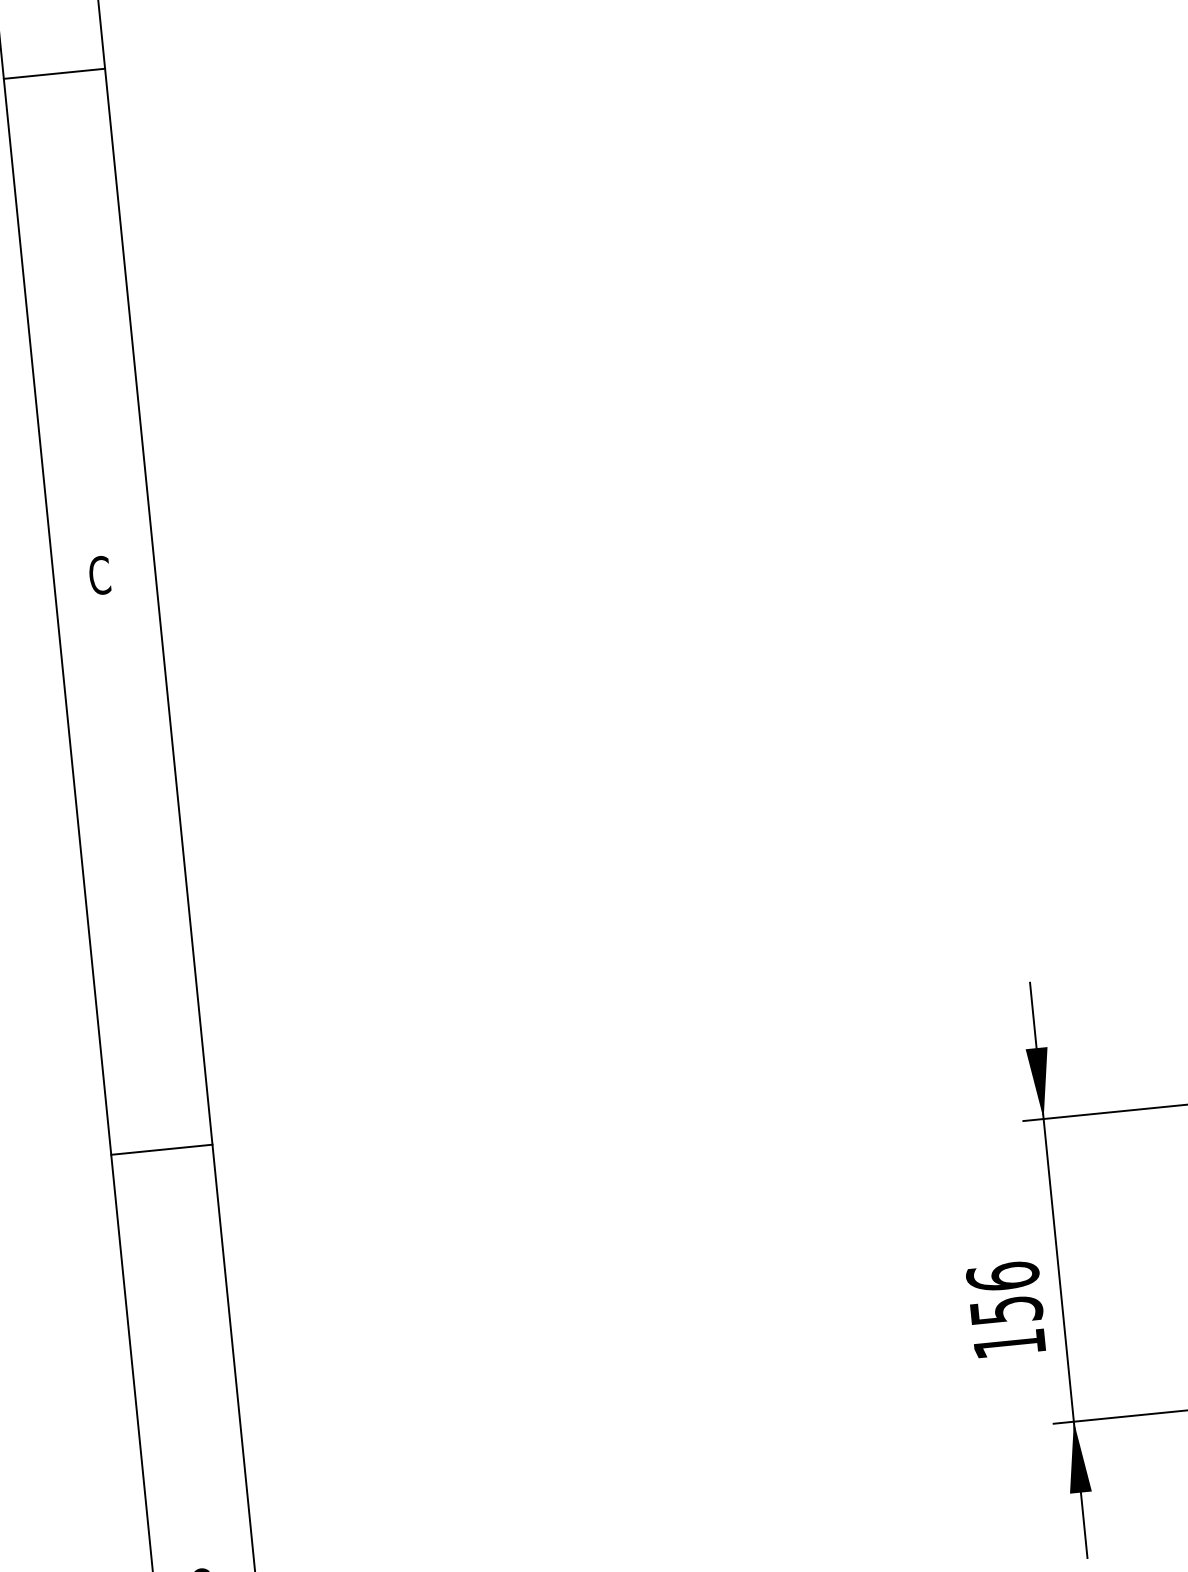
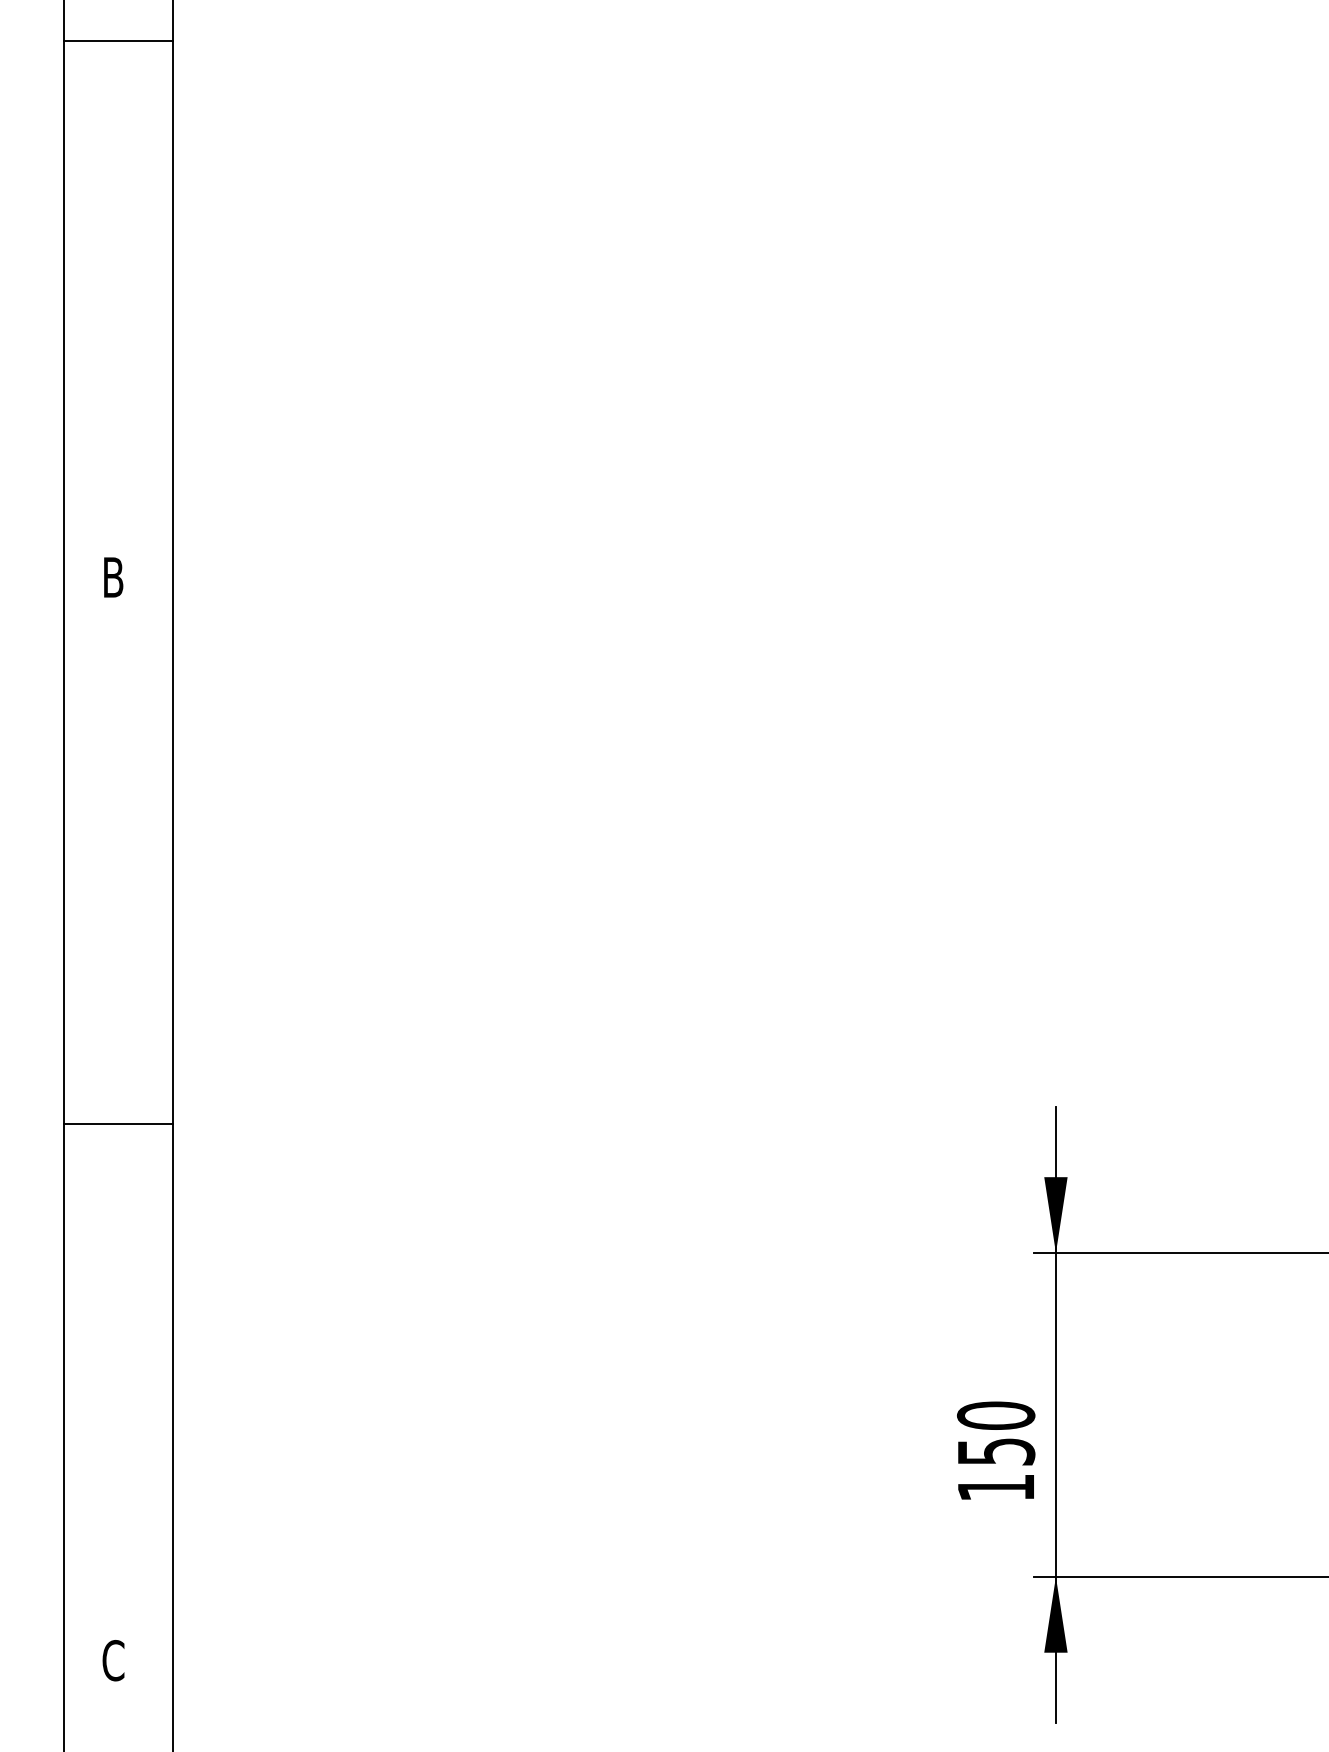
text: (99, 575) -> (113, 577), C -> B
line: (161, 1149) -> (118, 1124), moved
text: (1002, 1276) -> (995, 1415), 156 -> 150

